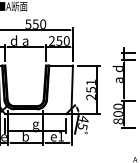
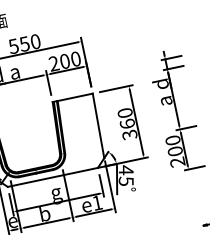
text: (59, 40) -> (64, 60), 250 -> 200
text: (90, 89) -> (126, 123), 251 -> 360
text: (117, 121) -> (176, 162), 800 -> 200

